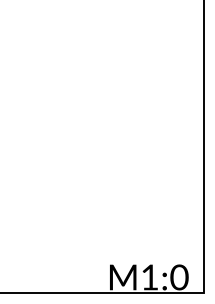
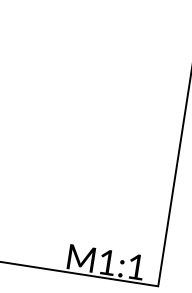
text: (179, 277) -> (136, 267), M1:0 -> M1:1

